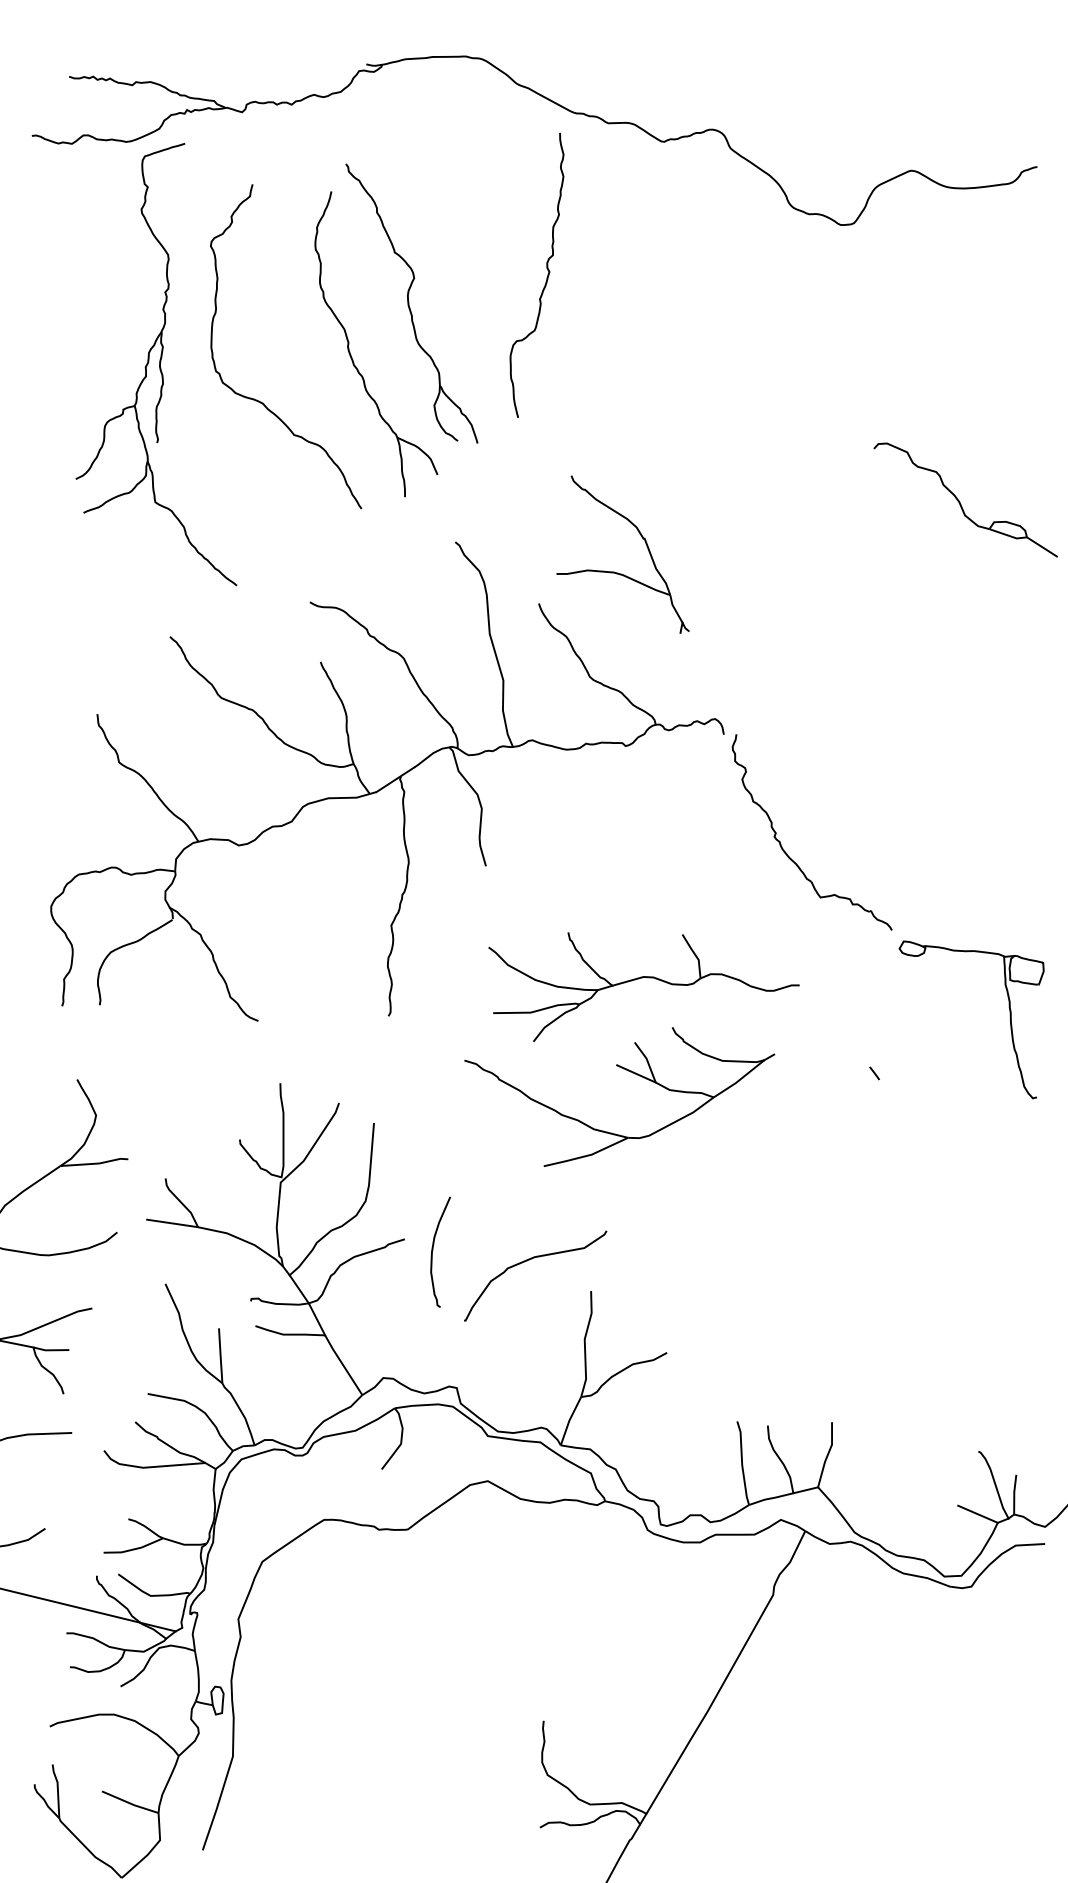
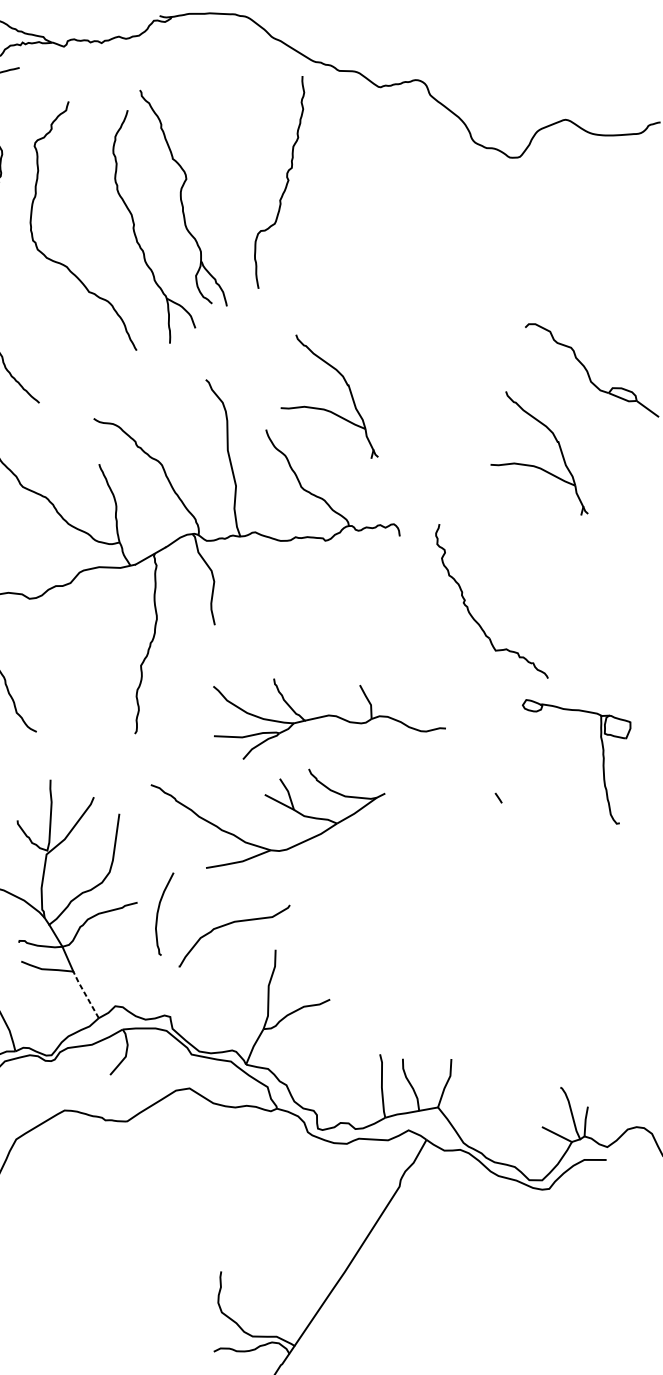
part: (900, 631) -> (537, 466), added
part: (787, 853) -> (472, 616), moved
part: (630, 1072) -> (275, 801), moved
line: (343, 1364) -> (85, 994), solid -> dashed

